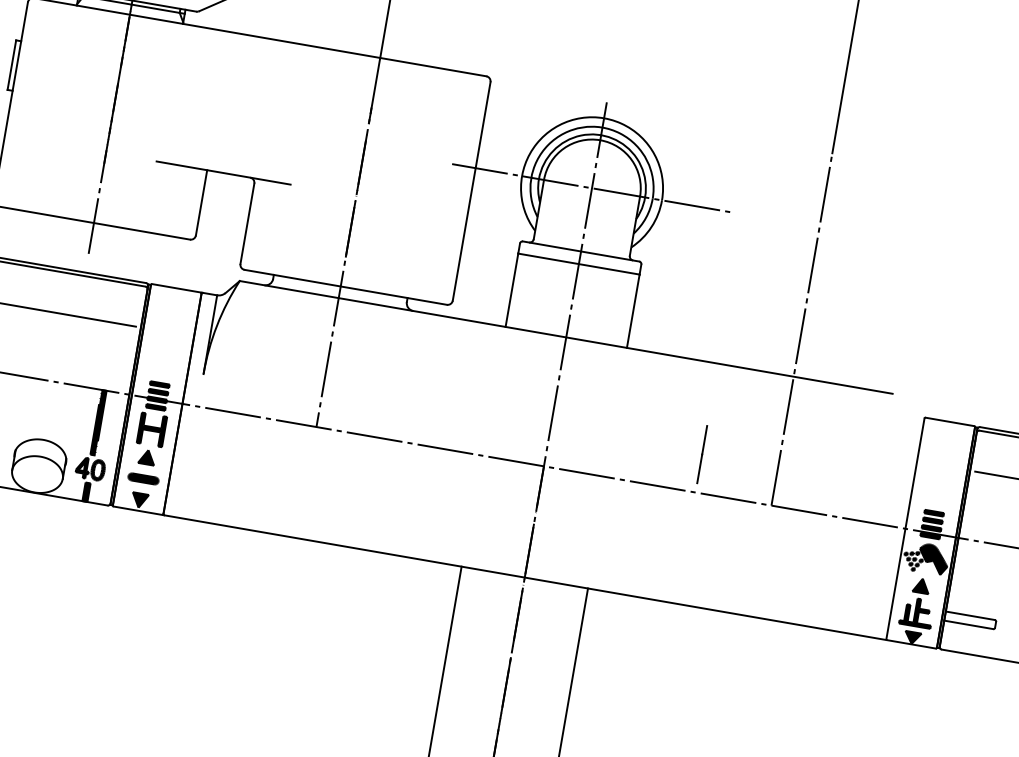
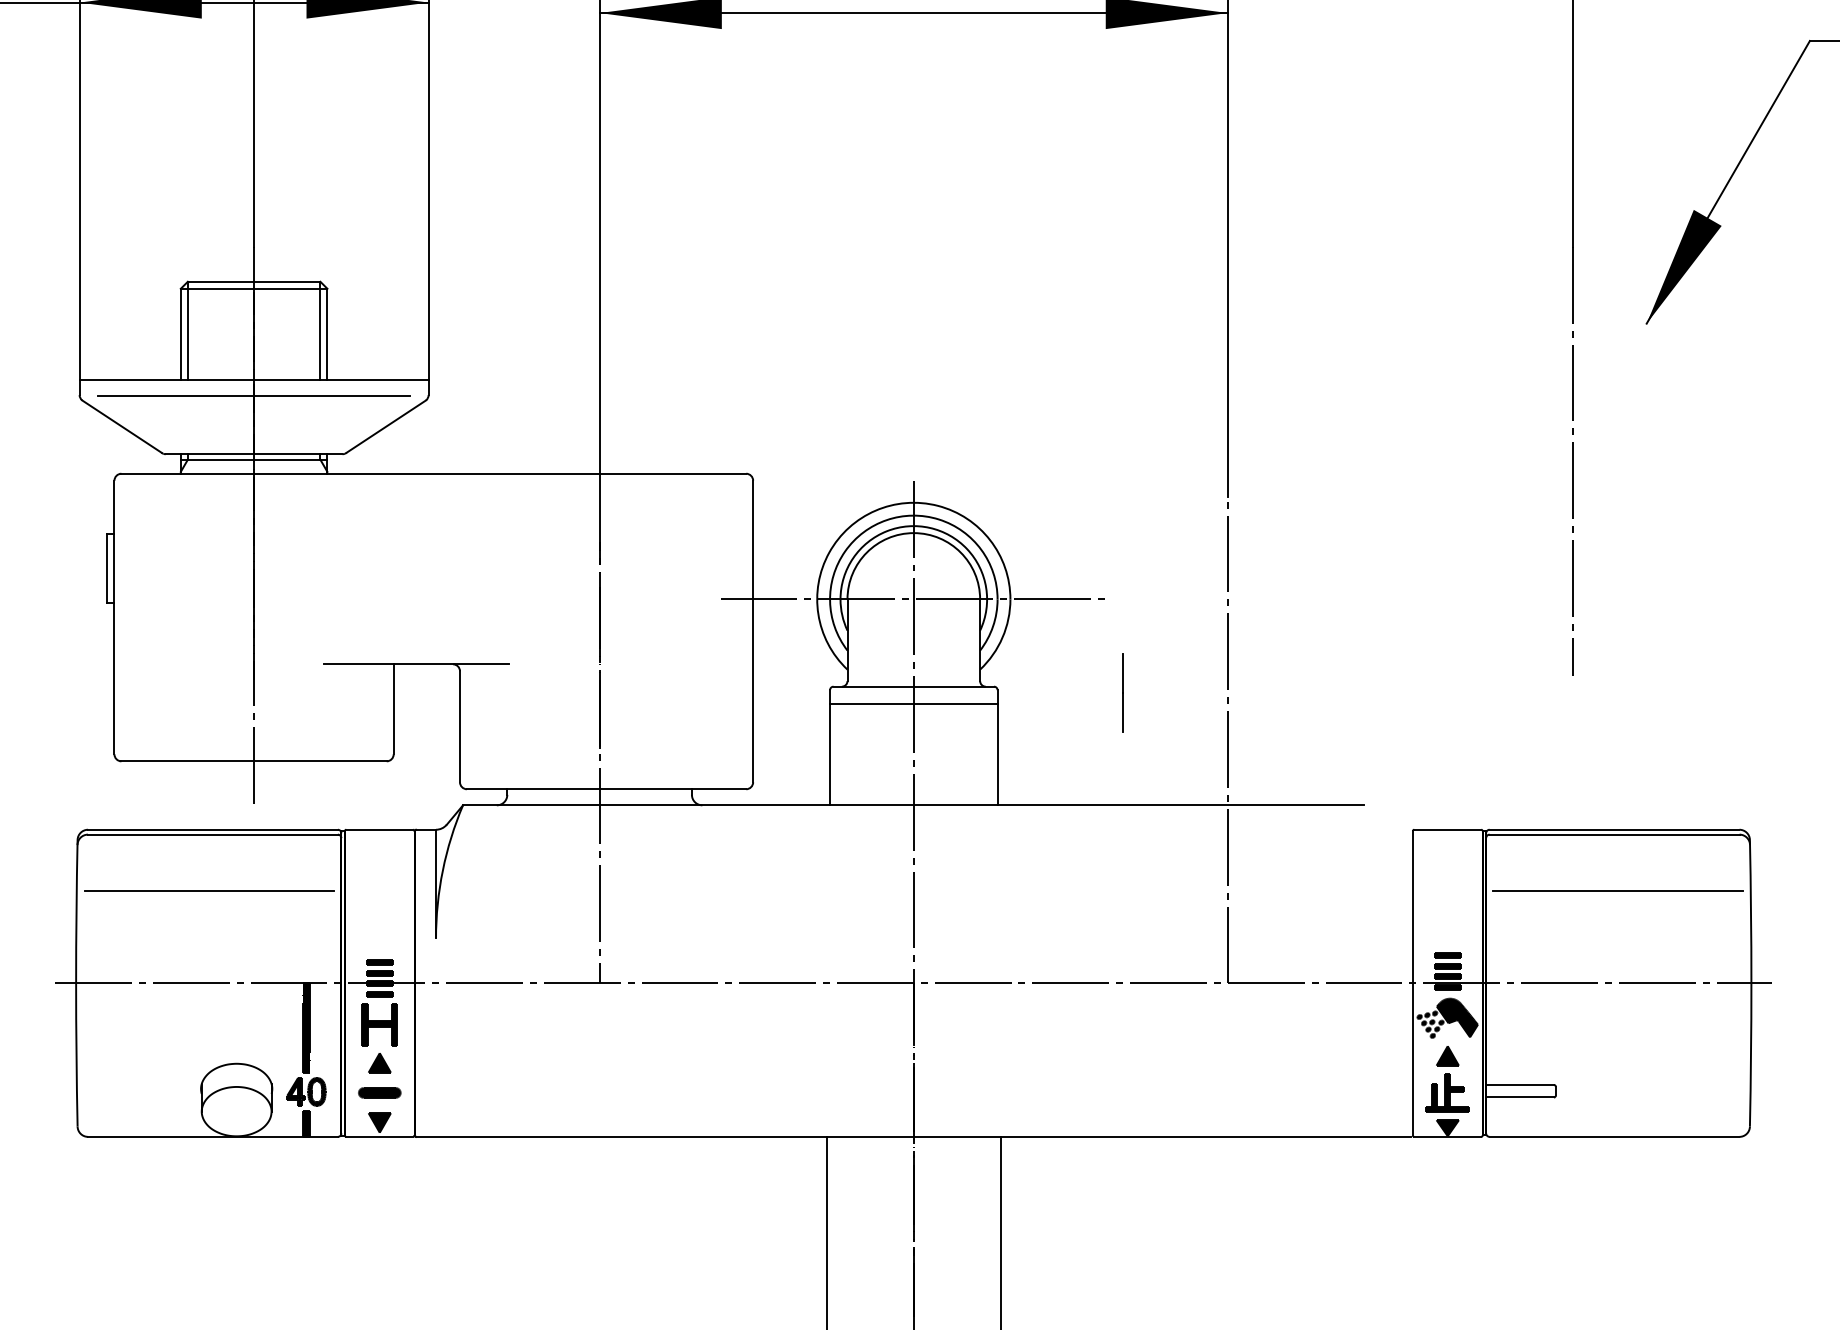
line: (701, 454) -> (1122, 692), moved

